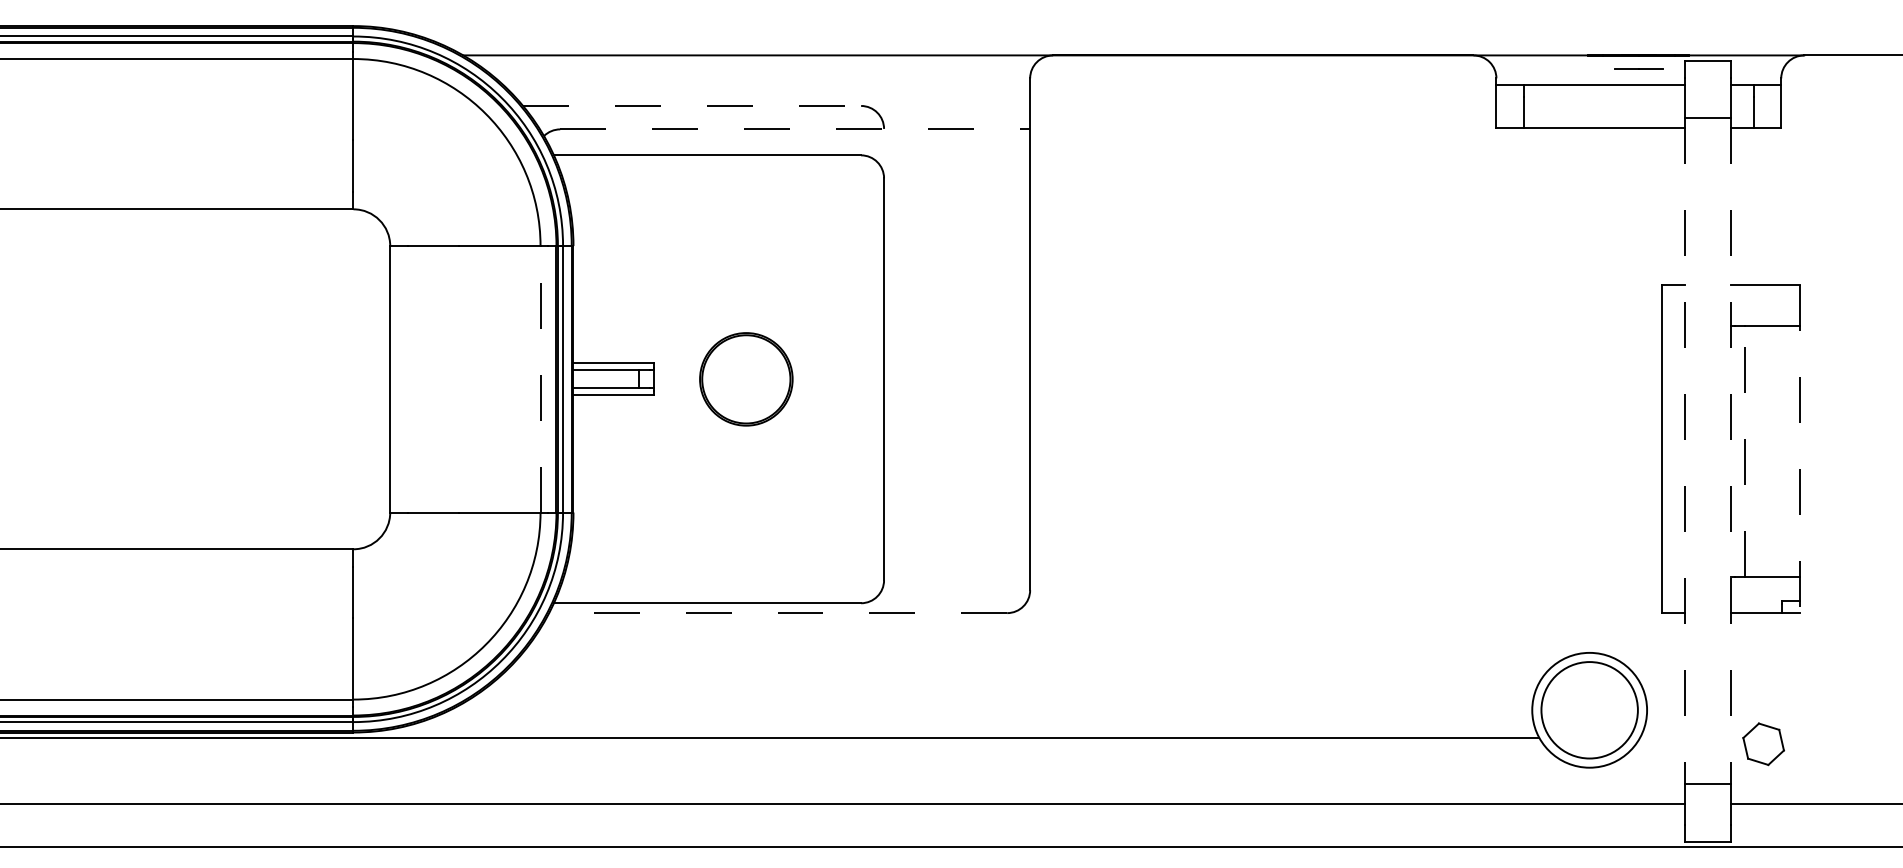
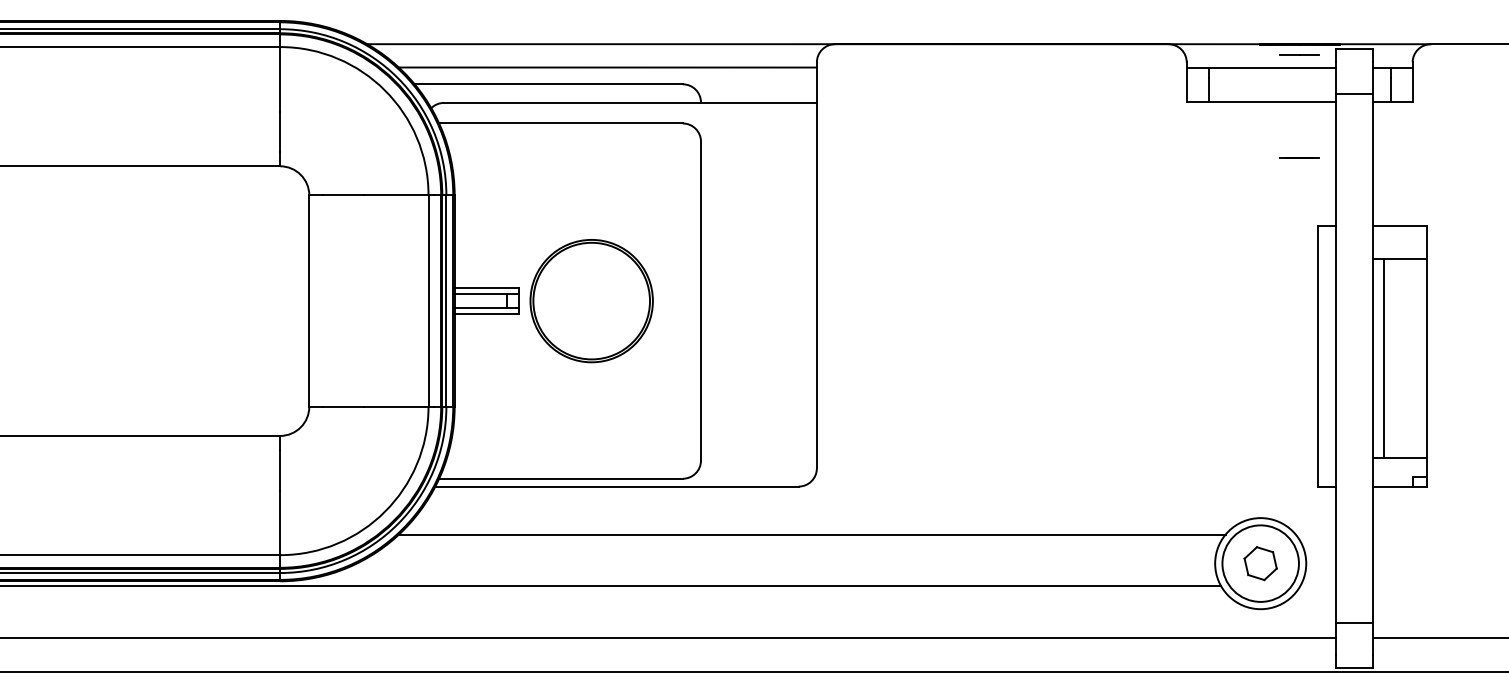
line: (766, 84) -> (607, 67), added
line: (692, 105) -> (549, 83), dashed -> solid
line: (795, 129) -> (630, 102), dashed -> solid
line: (1638, 198) -> (1299, 157), added
line: (540, 378) -> (428, 300), dashed -> solid
part: (746, 379) -> (591, 301), size x1.67
line: (1799, 449) -> (1427, 356), dashed -> solid
line: (1744, 450) -> (1383, 357), dashed -> solid
line: (1684, 451) -> (1335, 358), dashed -> solid
line: (1730, 451) -> (1372, 358), dashed -> solid
line: (777, 613) -> (616, 486), dashed -> solid
line: (1024, 673) -> (812, 534), added
part: (1763, 744) -> (1260, 563), moved

